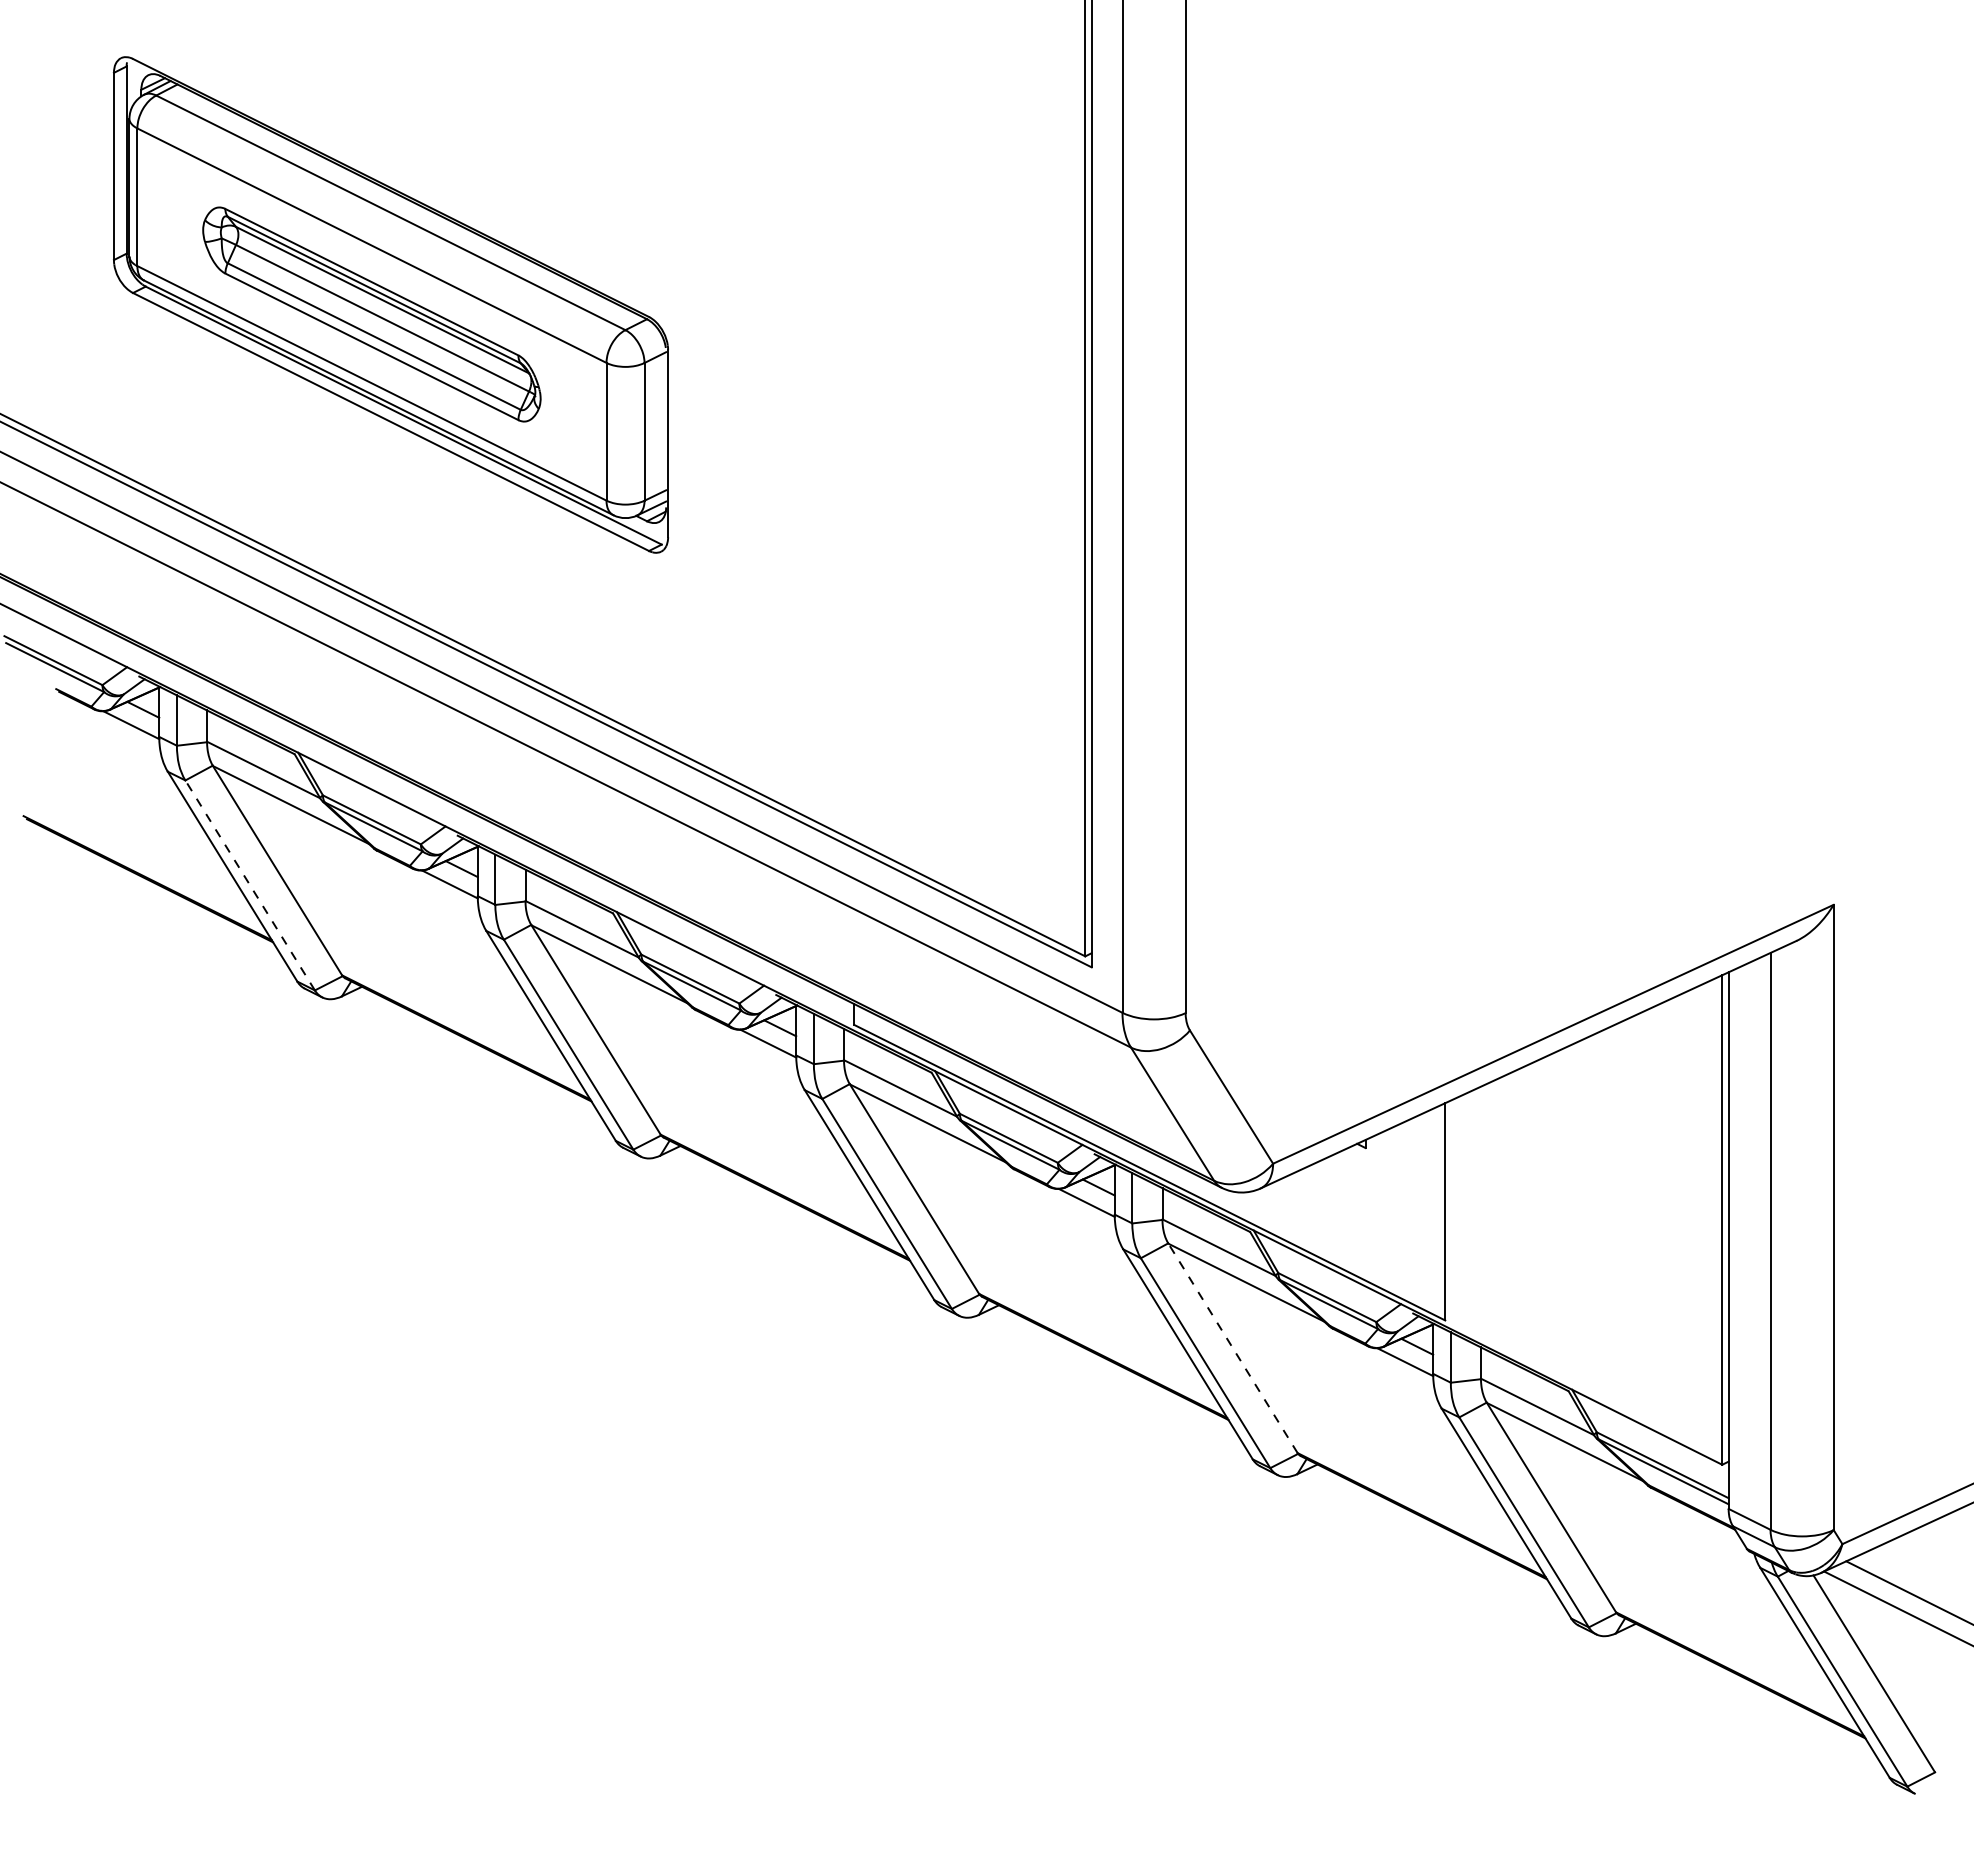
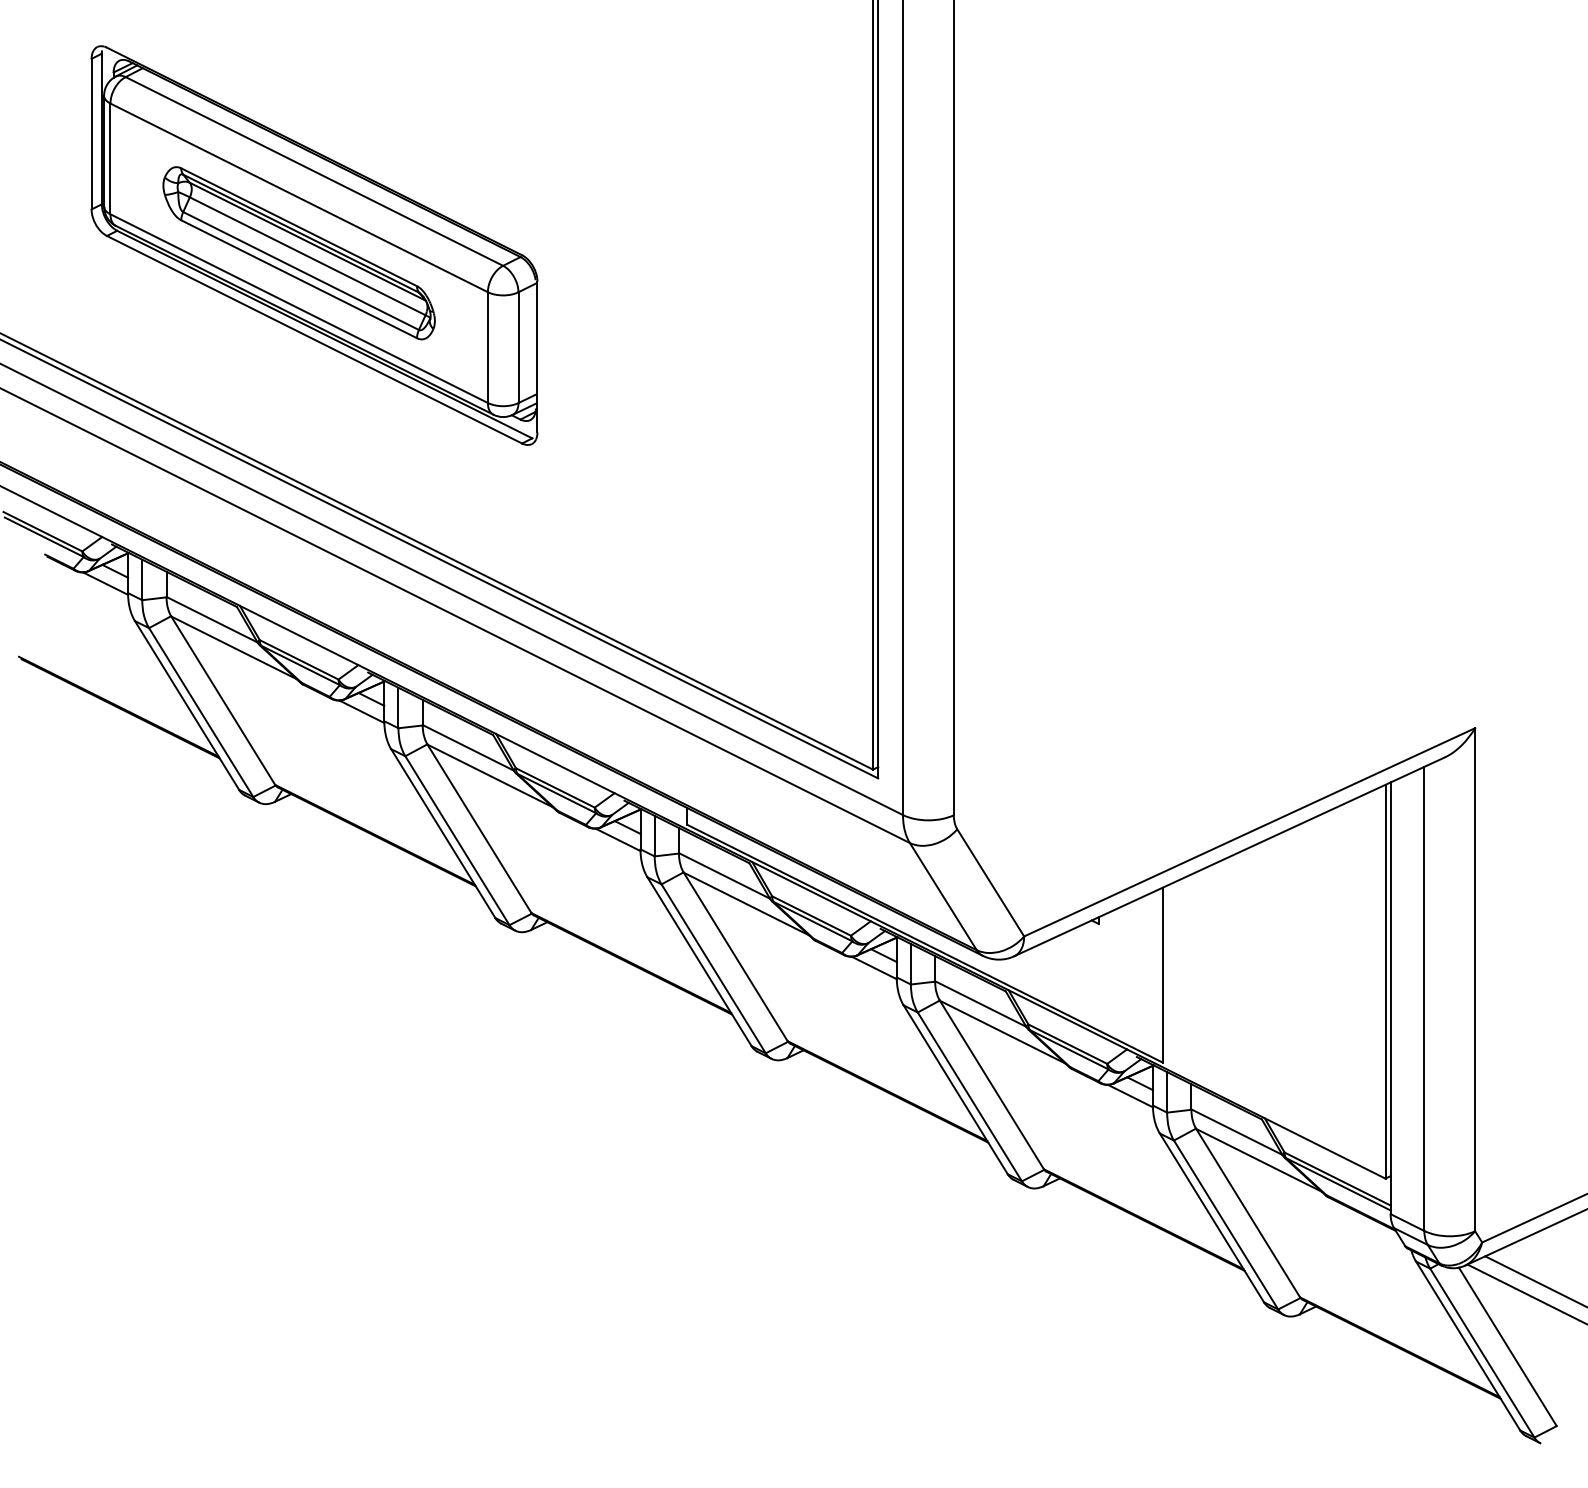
line: (249, 885) -> (200, 712), dashed -> solid
line: (1233, 1348) -> (992, 1085), dashed -> solid

